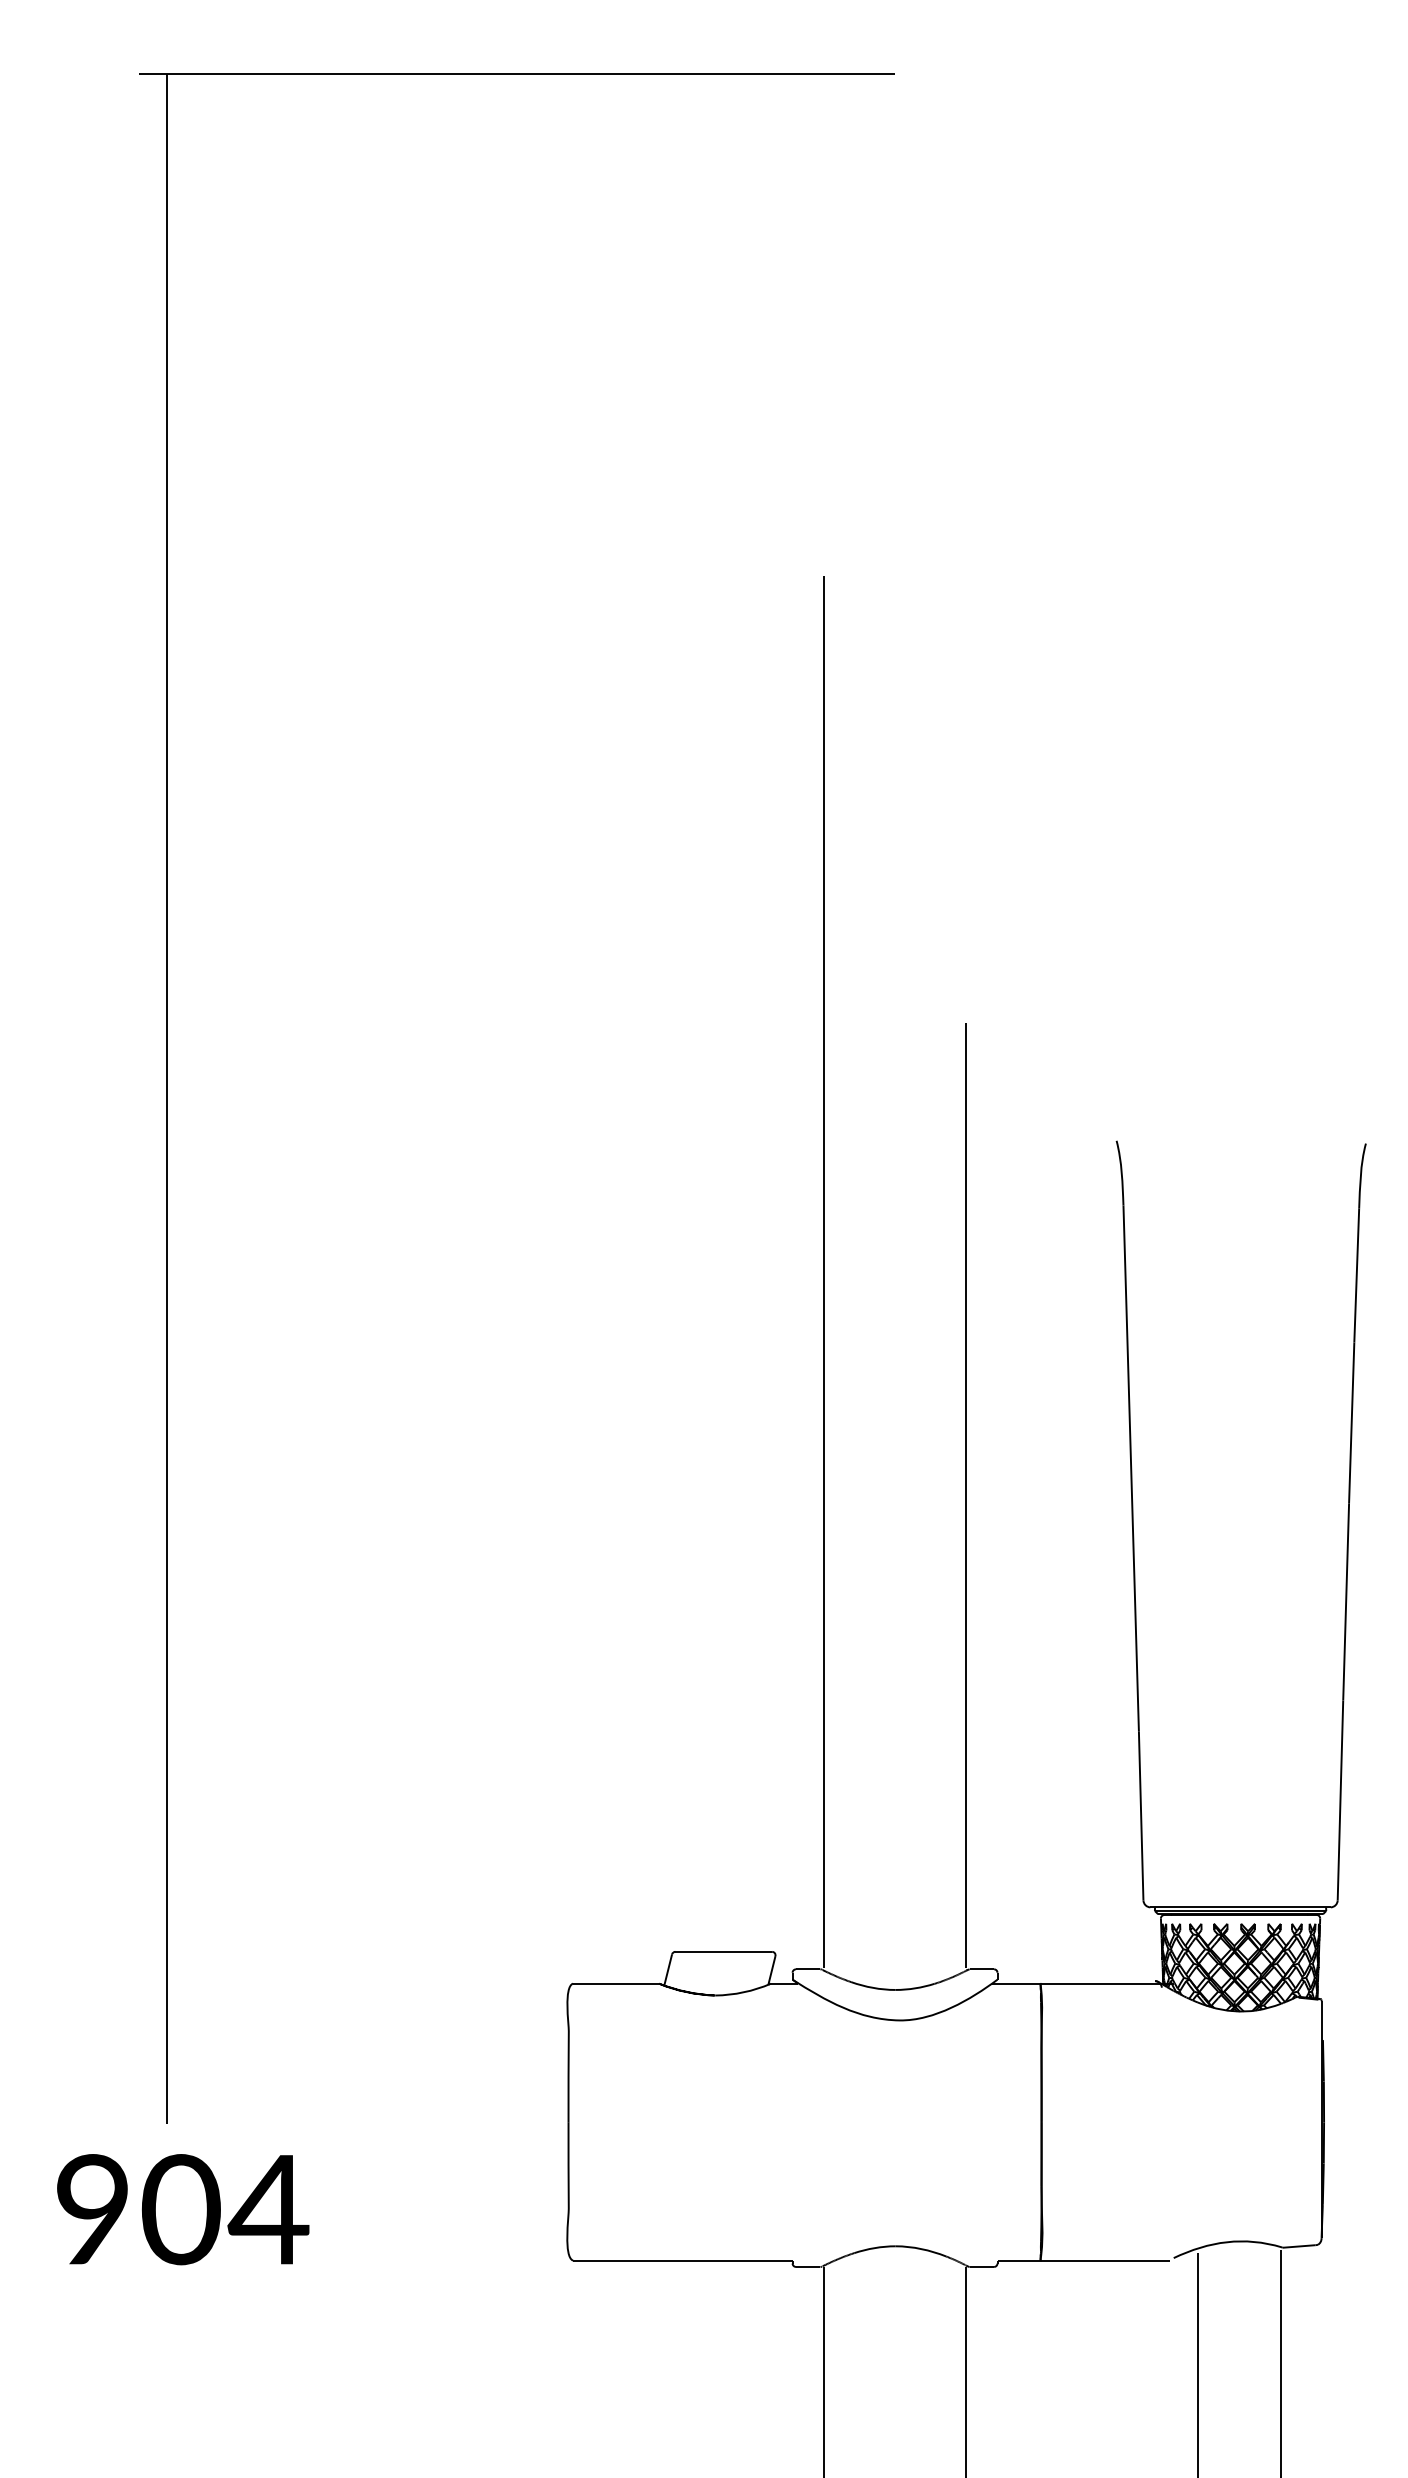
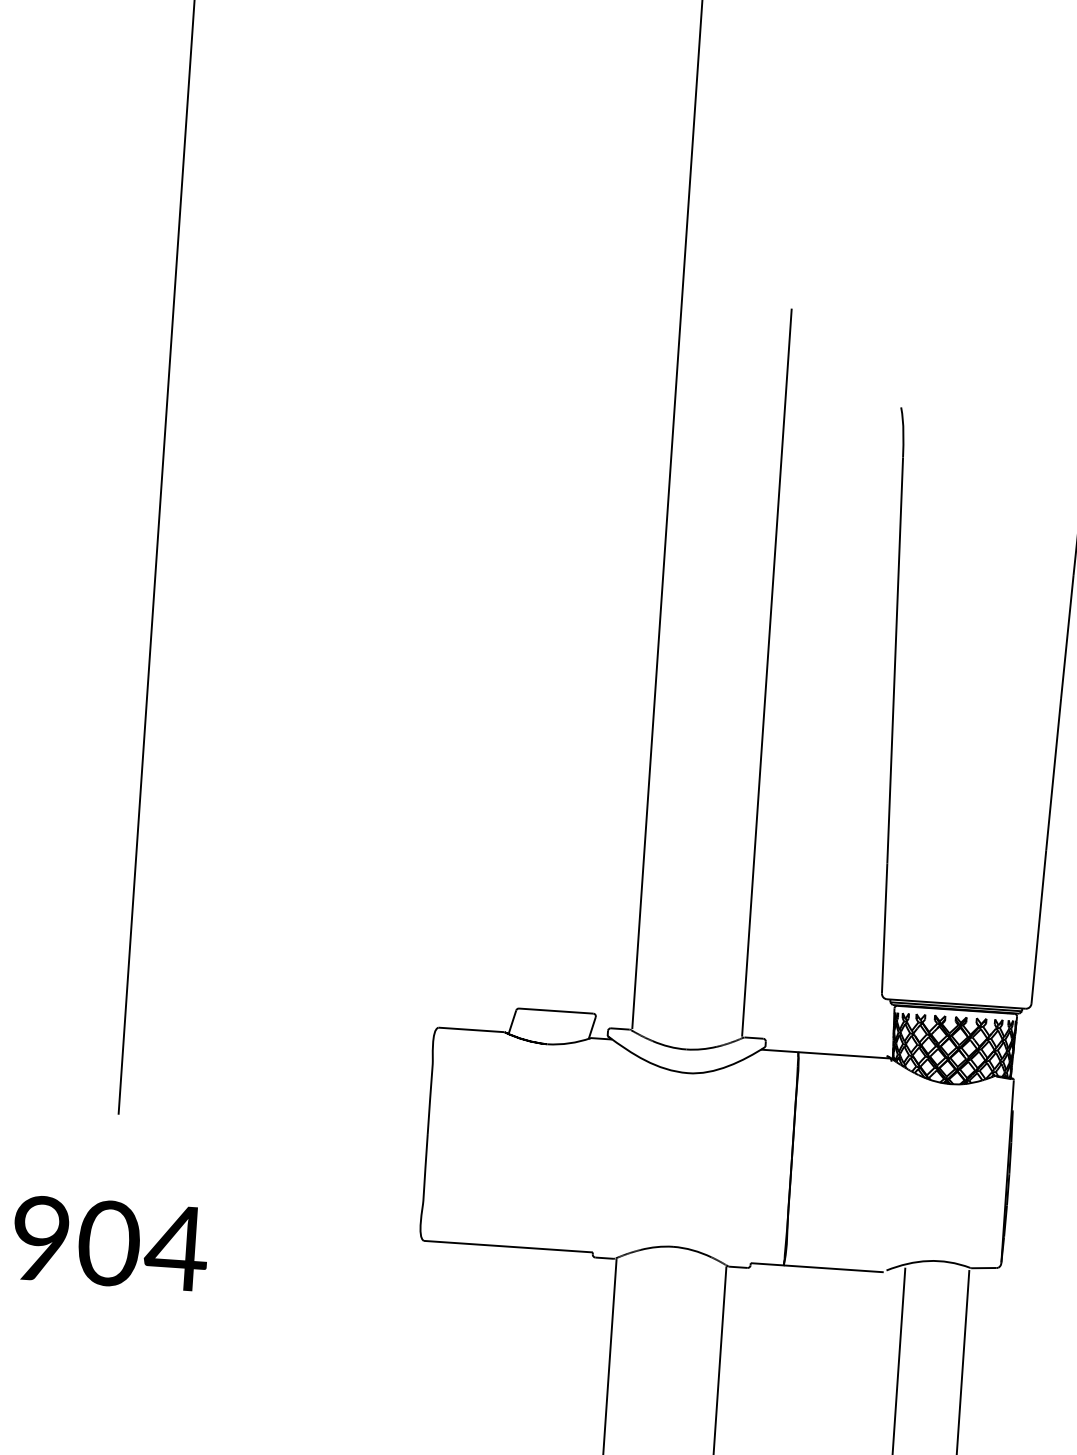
text: (183, 2209) -> (110, 1243), moved

